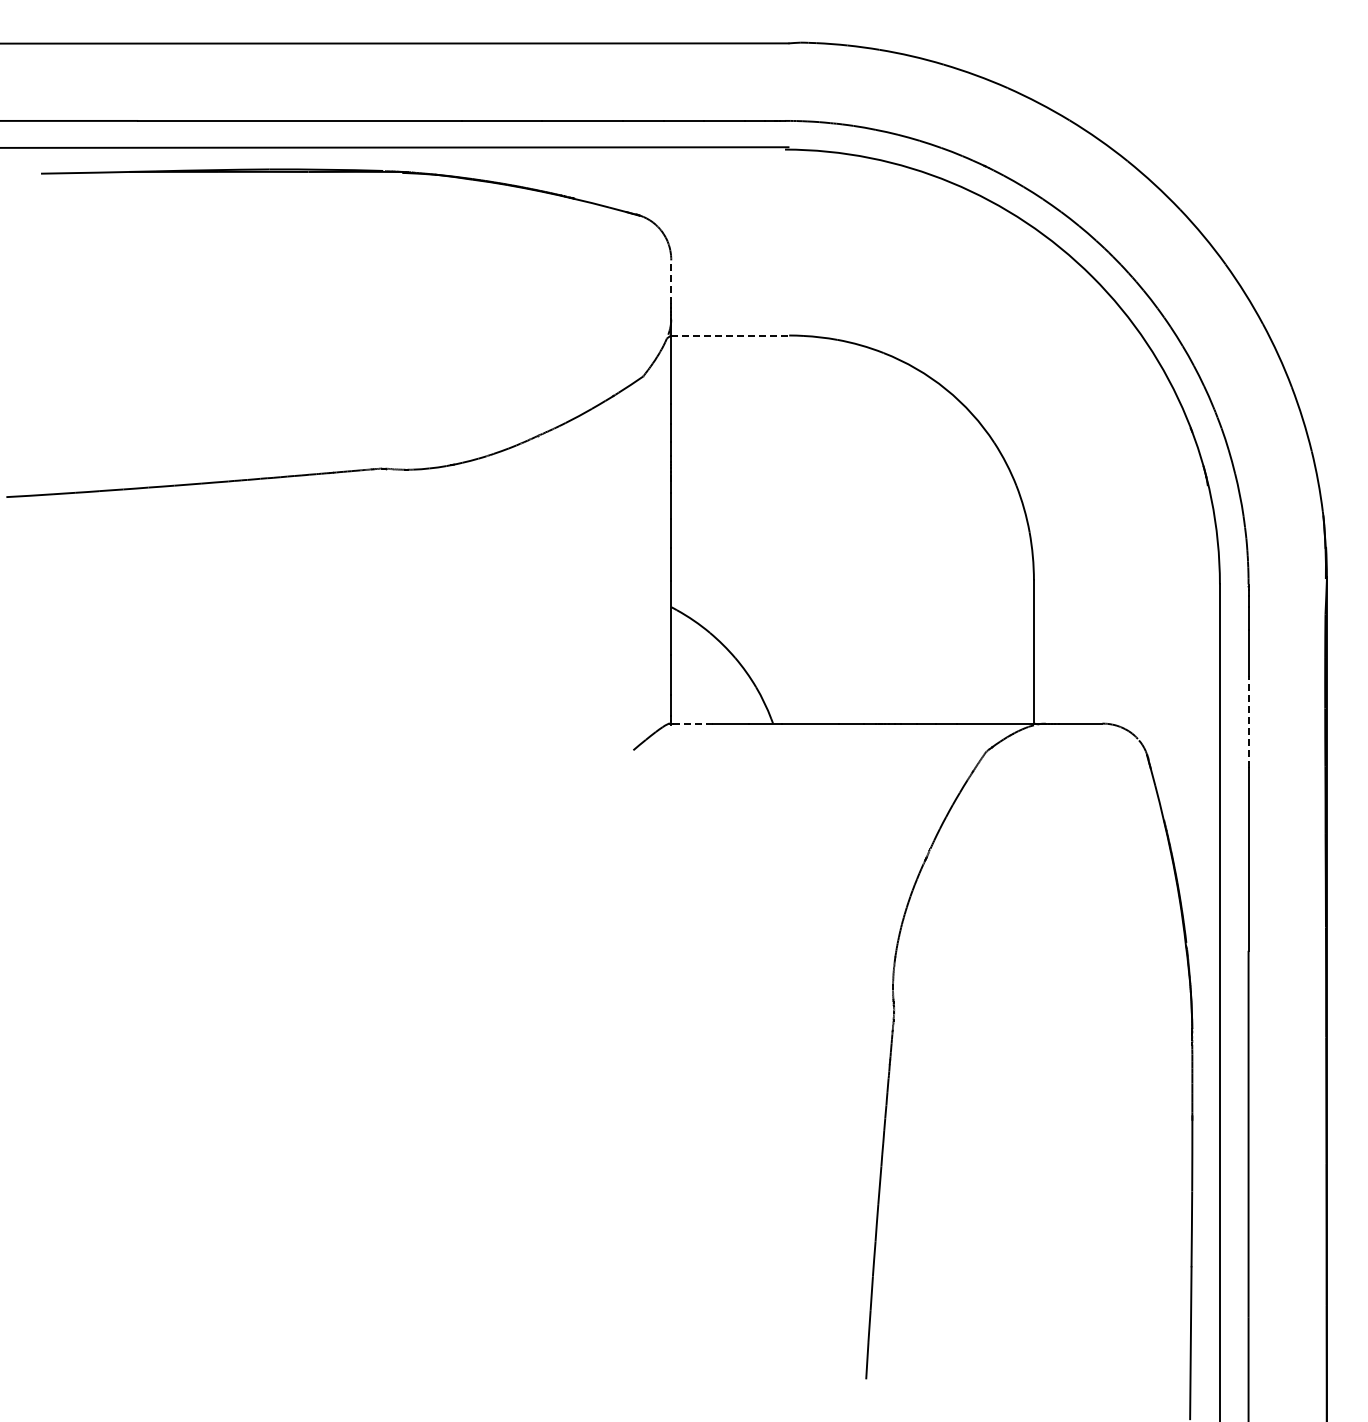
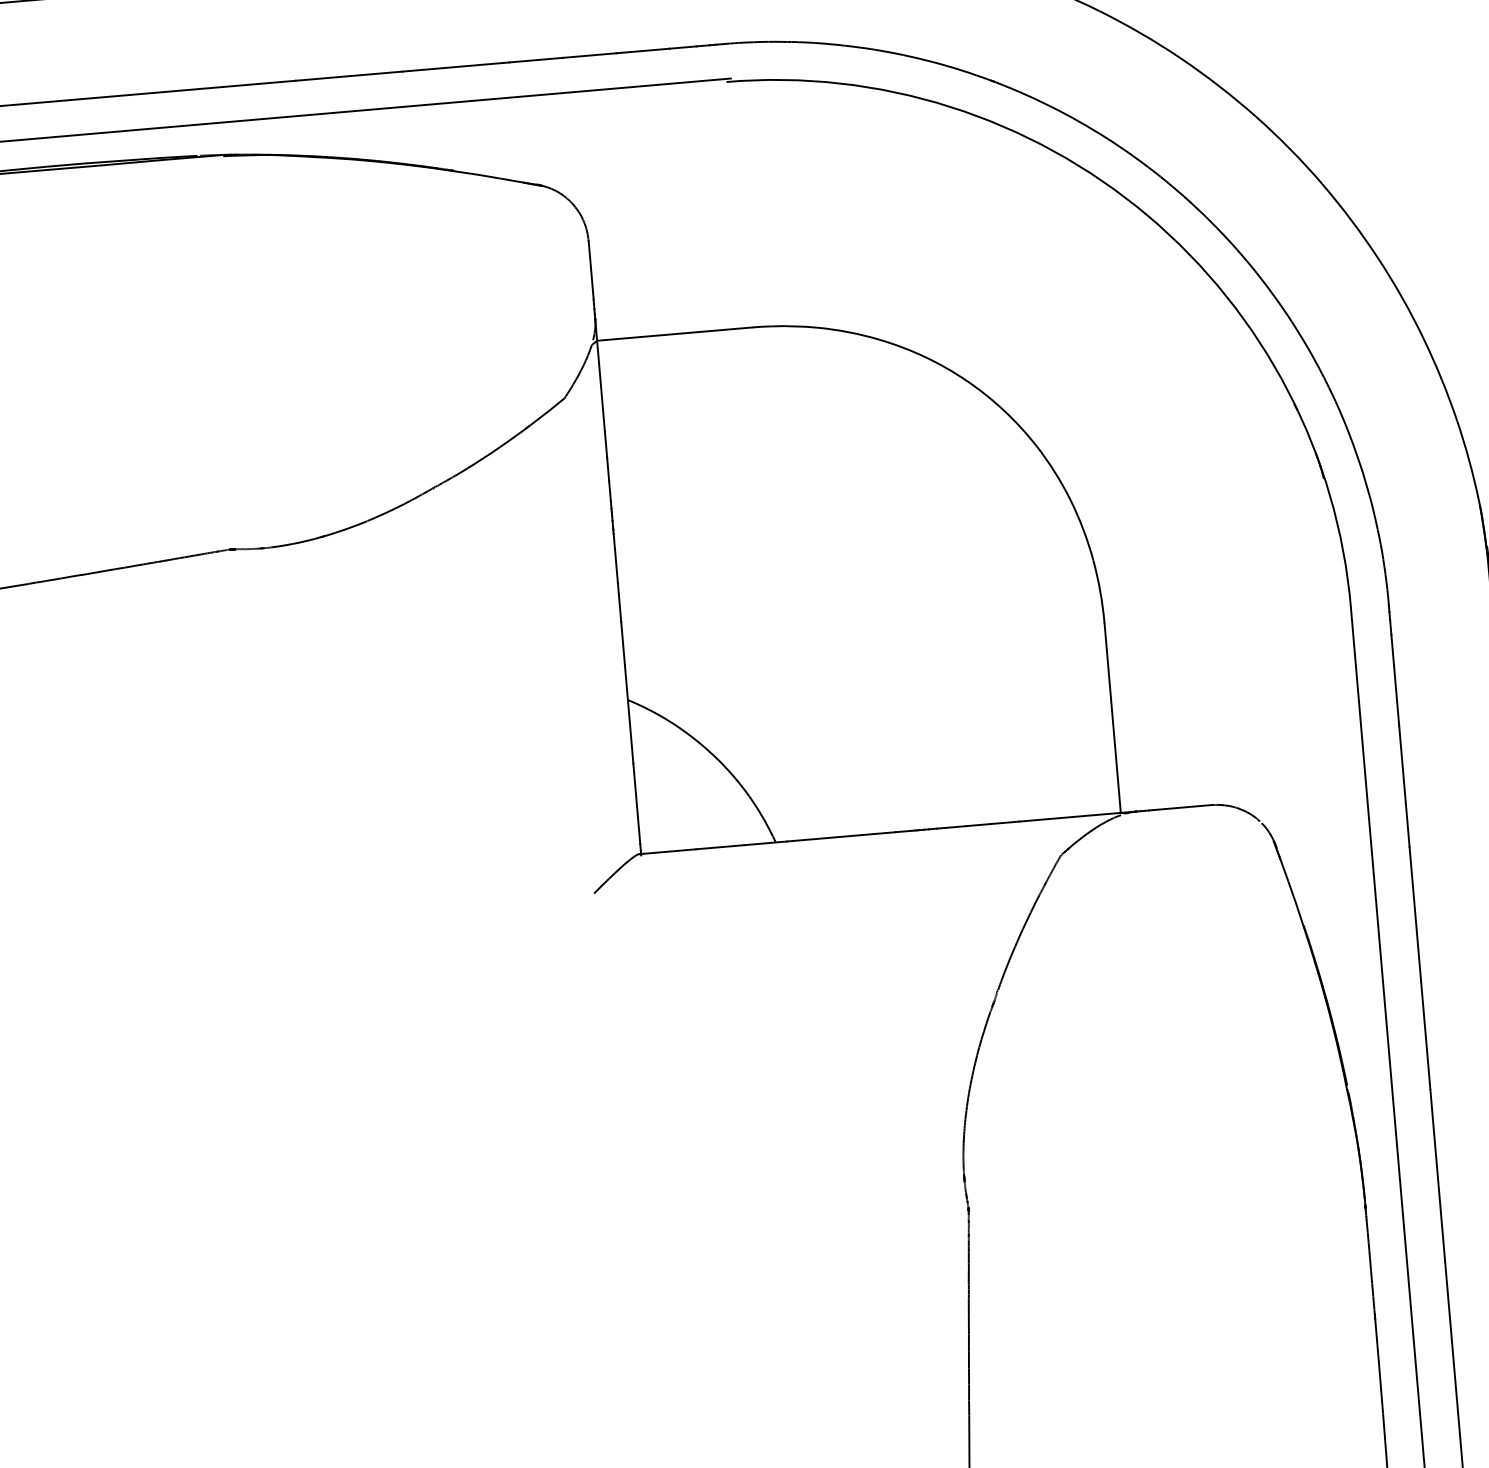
line: (671, 282) -> (591, 270), dashed -> solid
line: (730, 335) -> (675, 334), dashed -> solid
line: (1248, 721) -> (1404, 785), dashed -> solid
line: (693, 723) -> (670, 851), dashed -> solid

